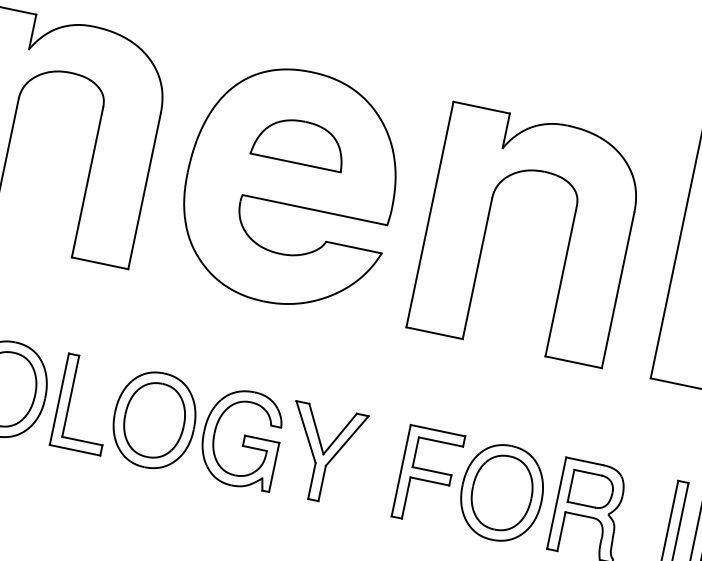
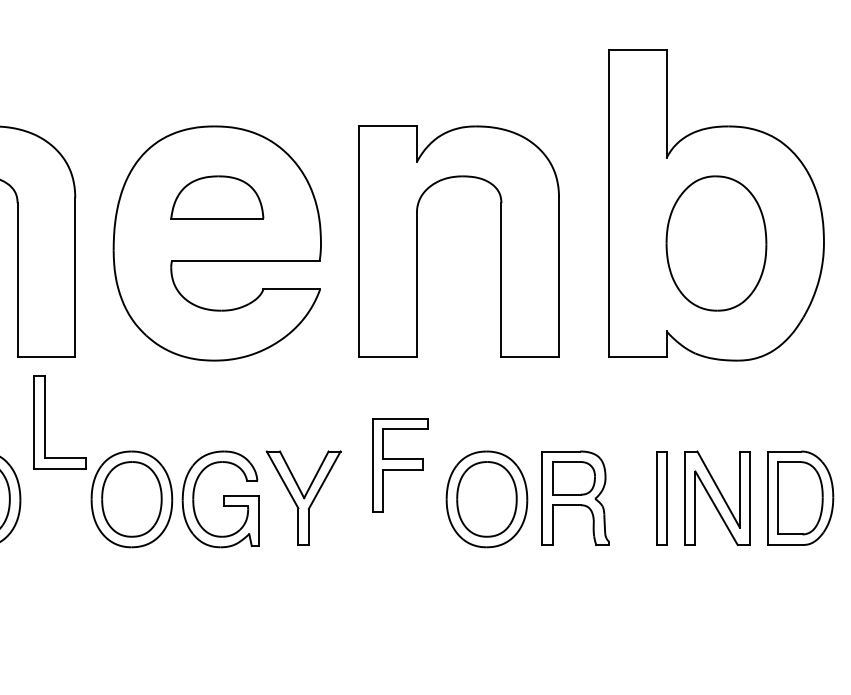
part: (70, 401) -> (45, 422), moved
part: (428, 476) -> (400, 465), moved

